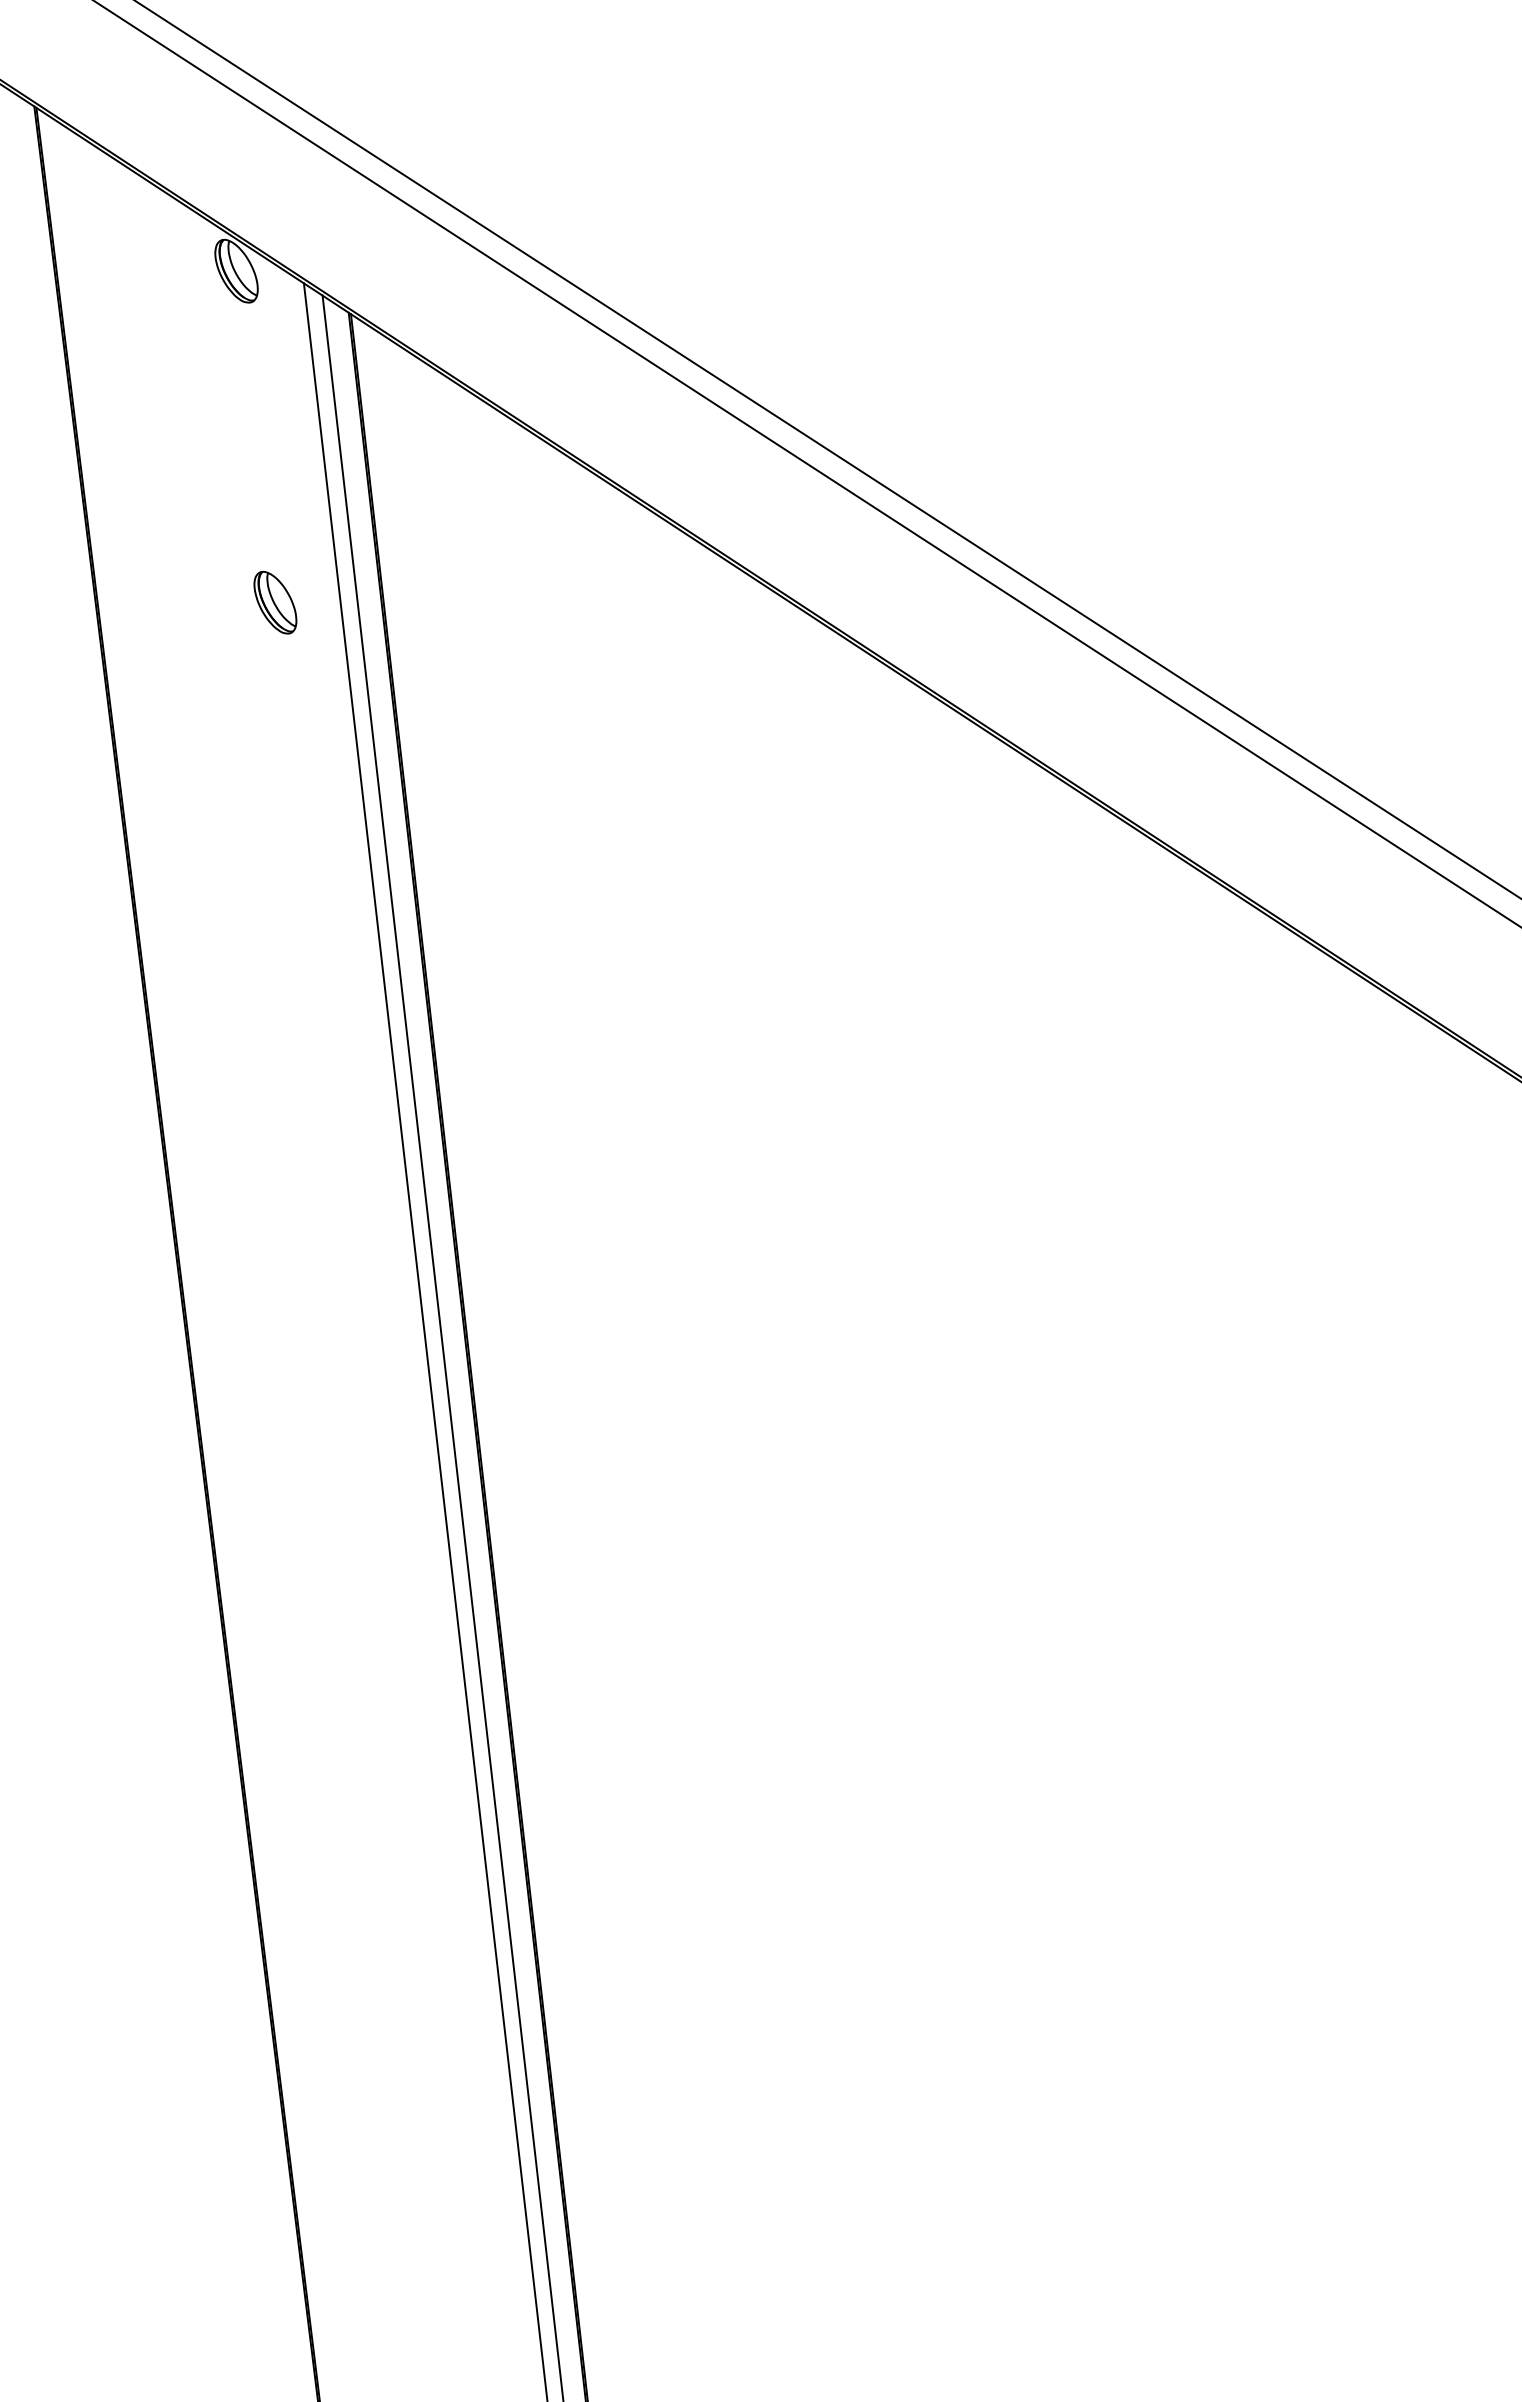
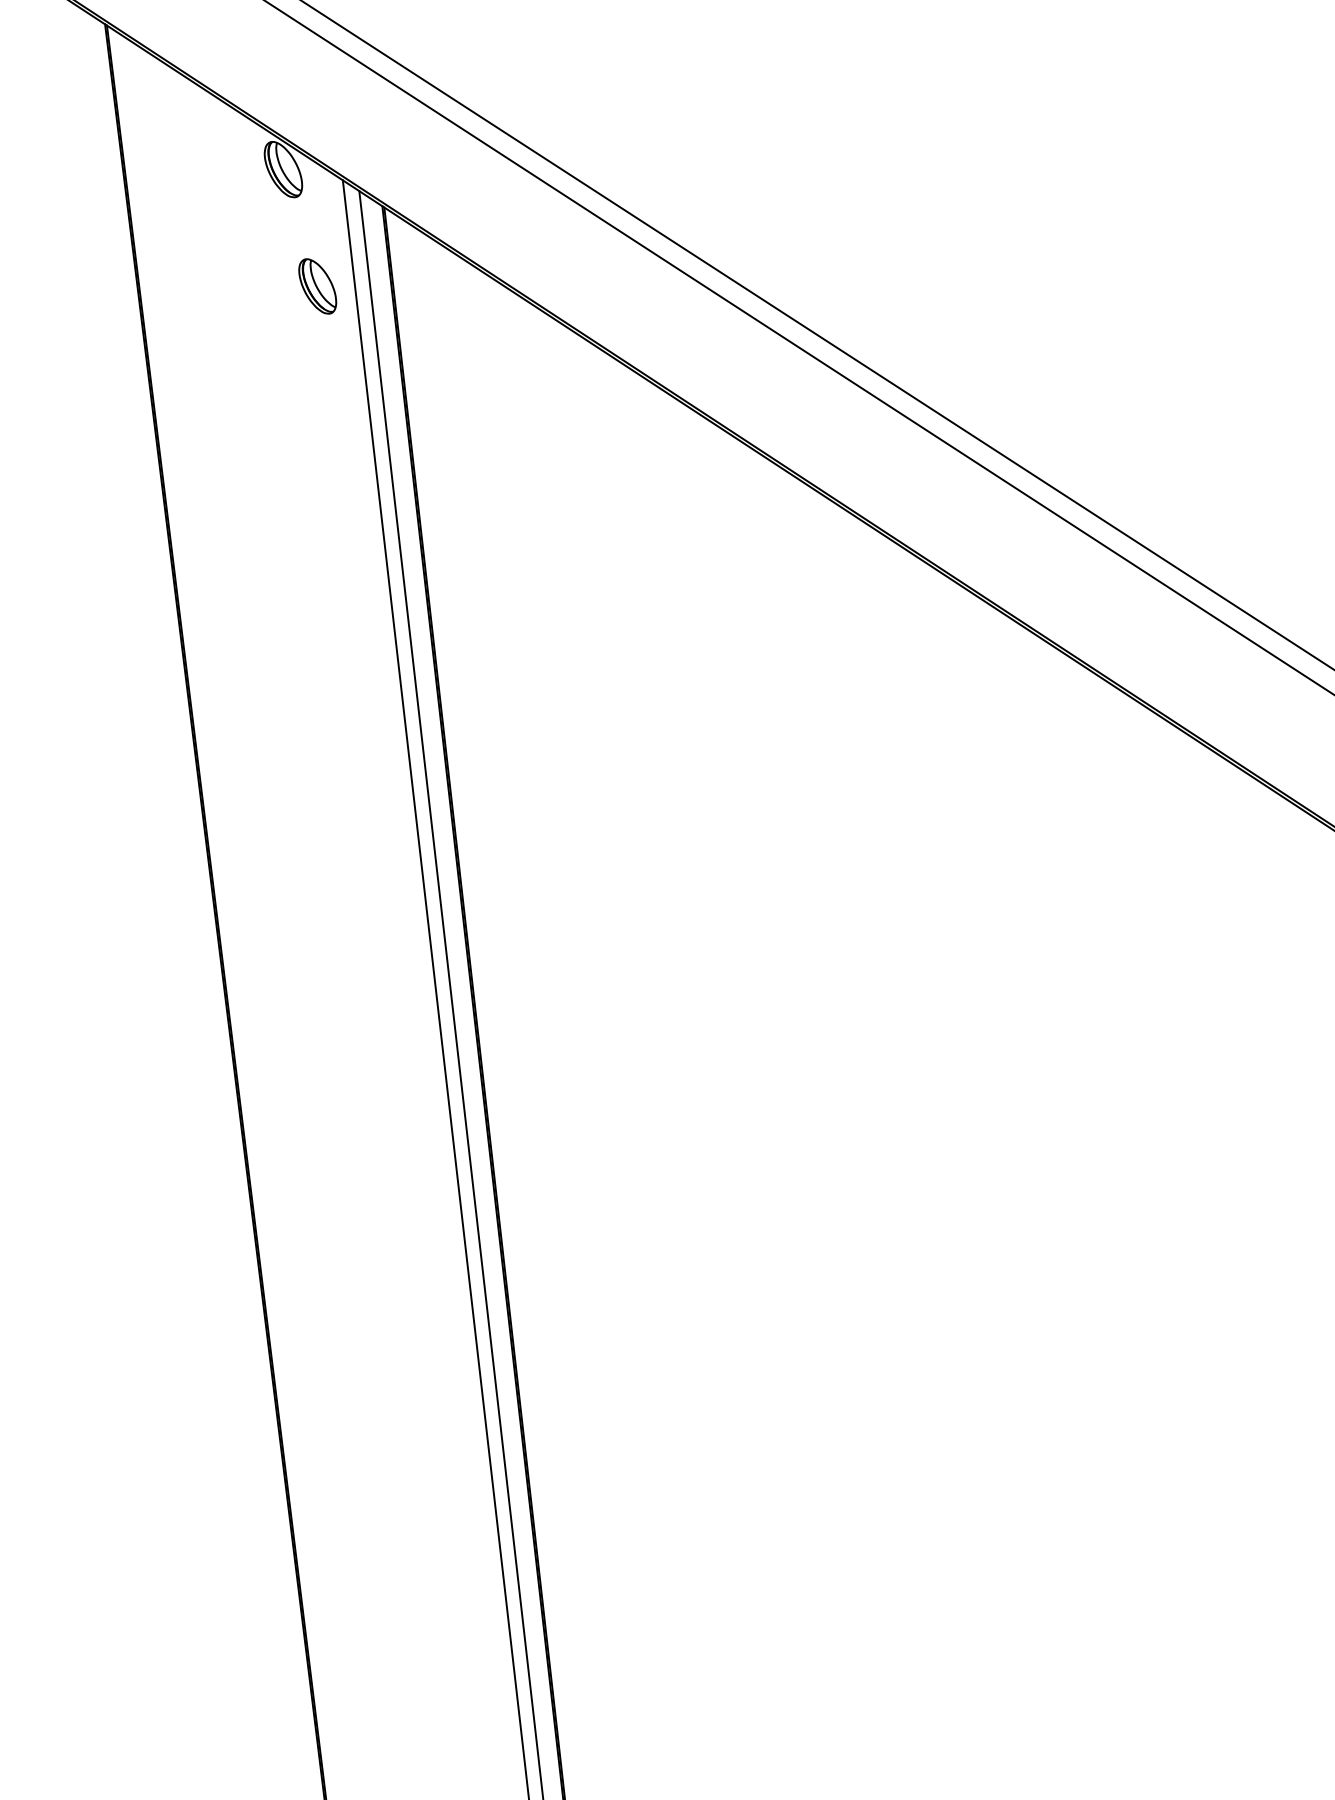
part: (275, 602) -> (317, 286), moved

